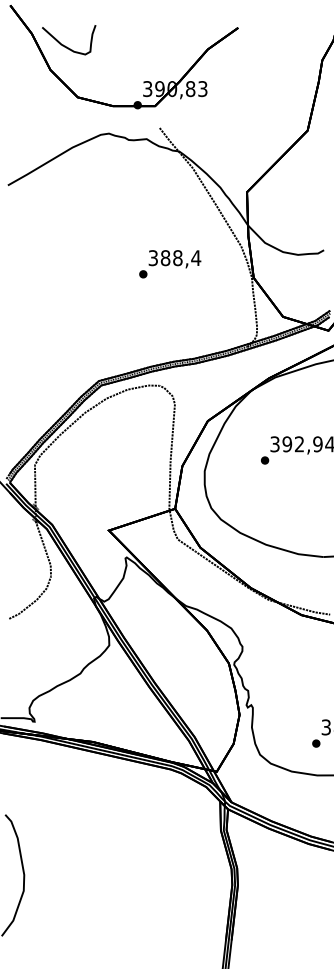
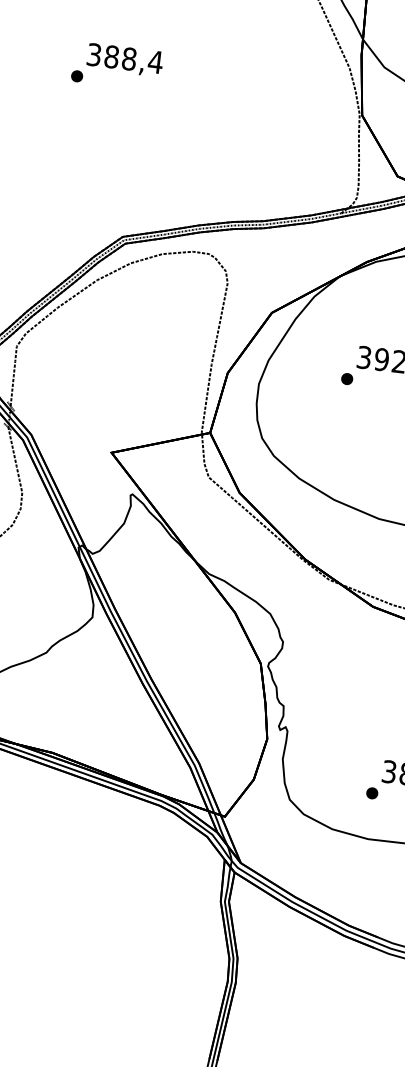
text: (170, 264) -> (117, 66), moved

